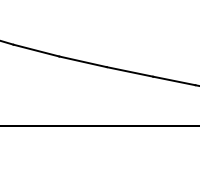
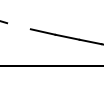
line: (35, 51) -> (18, 26), removed

